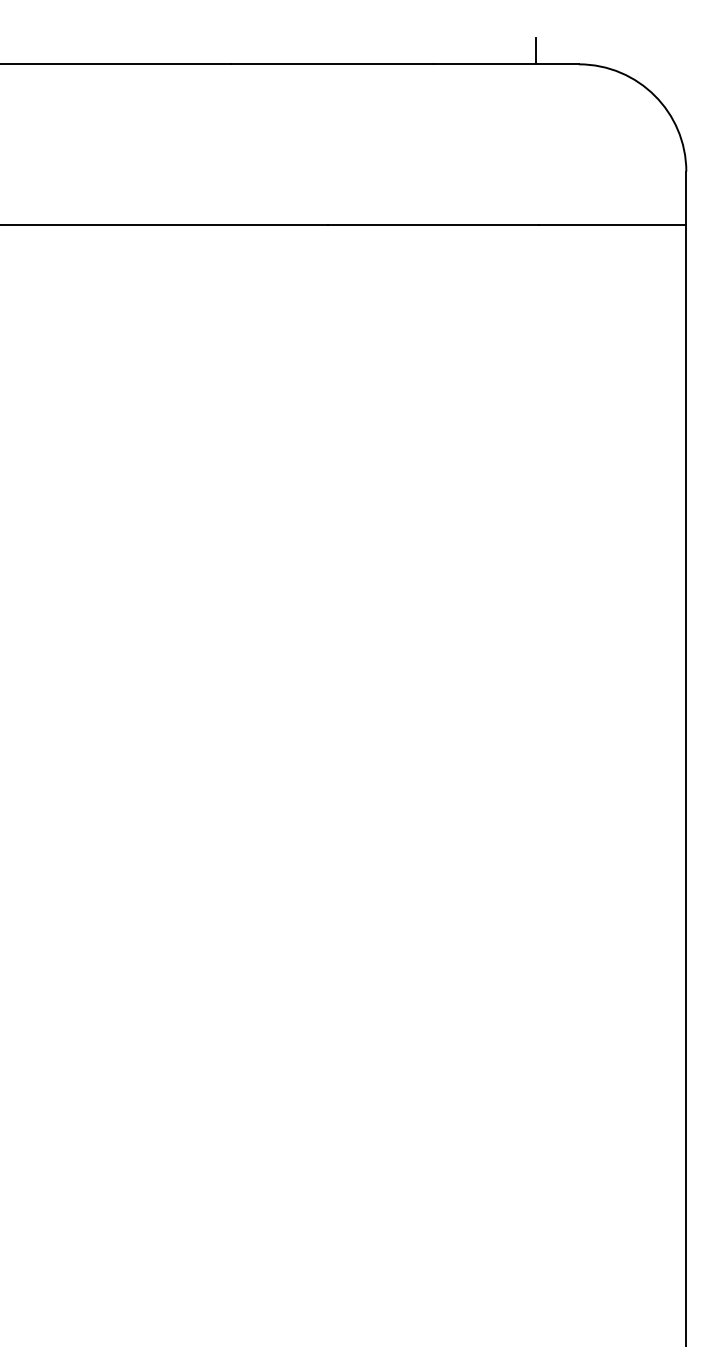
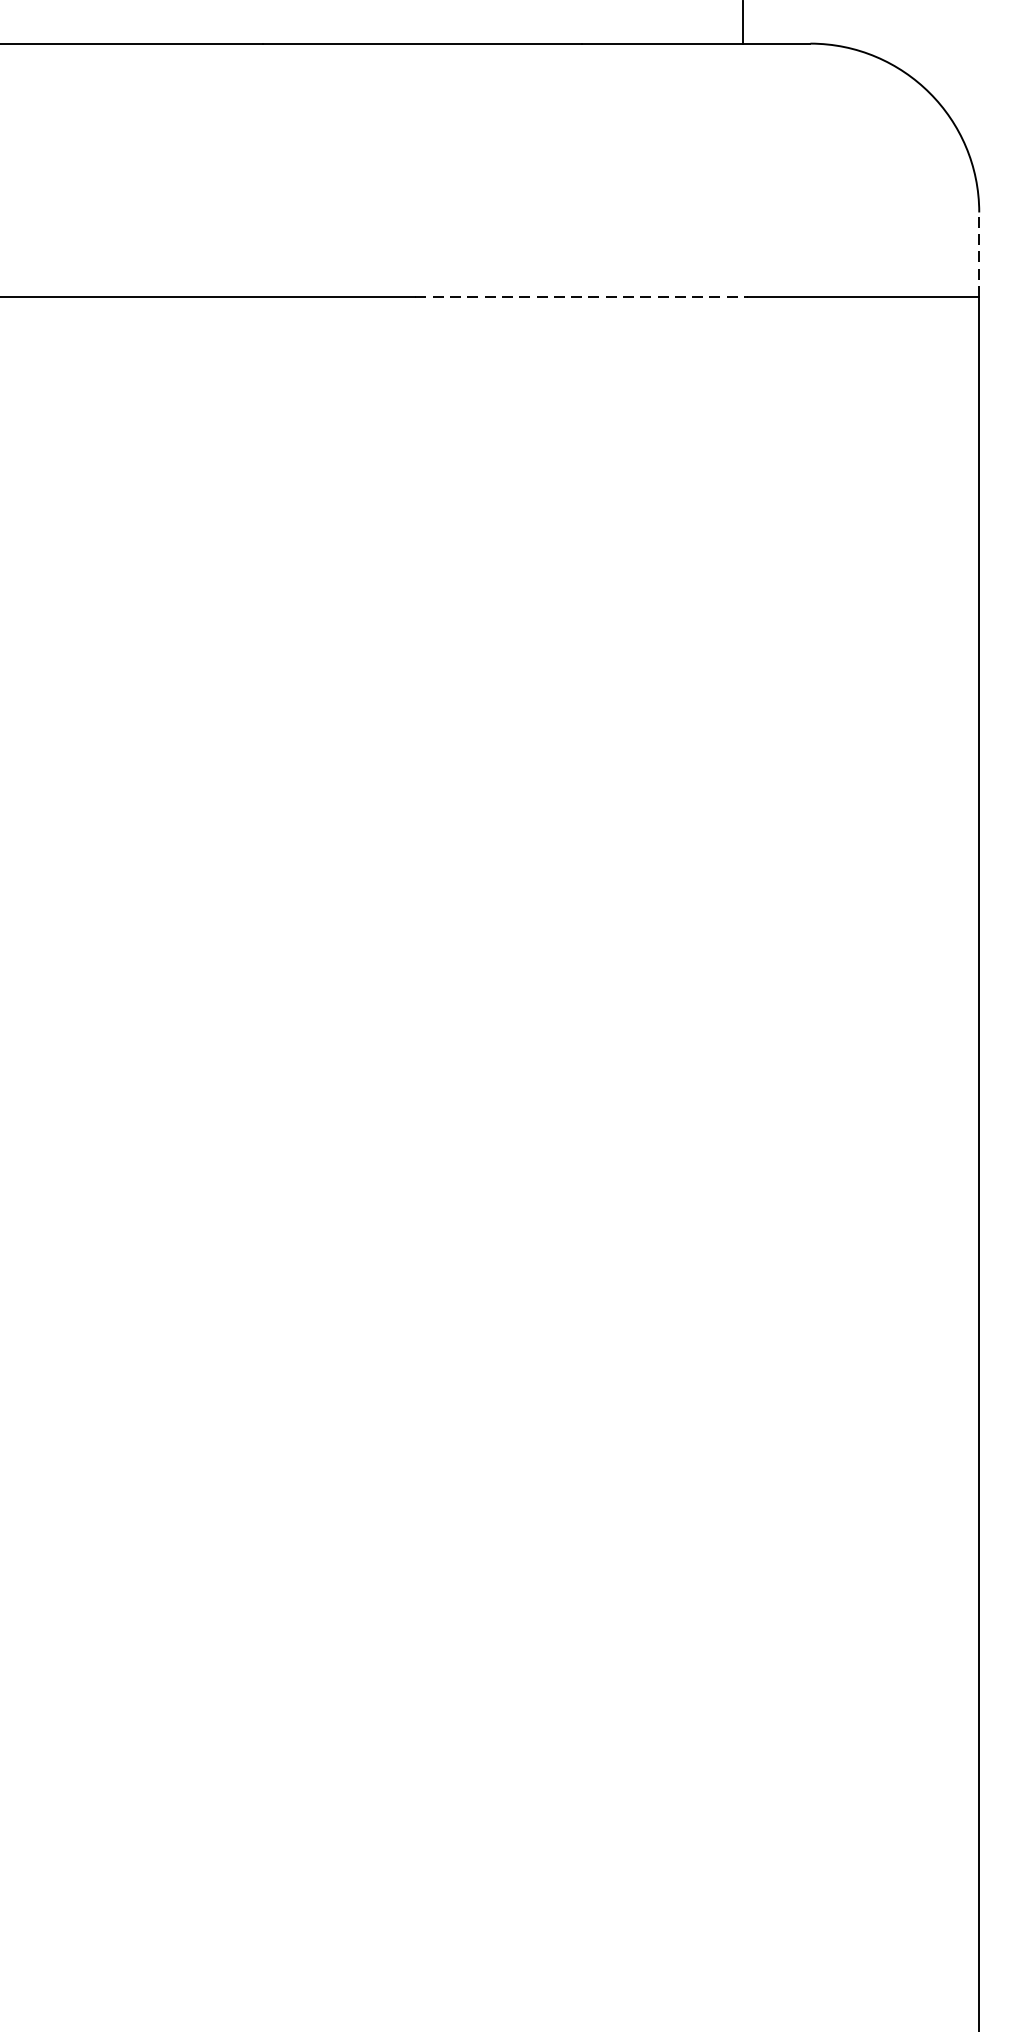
line: (686, 198) -> (979, 254), solid -> dashed
line: (433, 225) -> (581, 297), solid -> dashed

